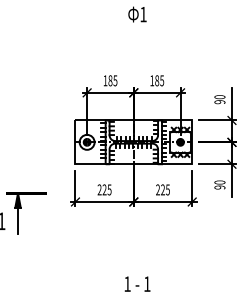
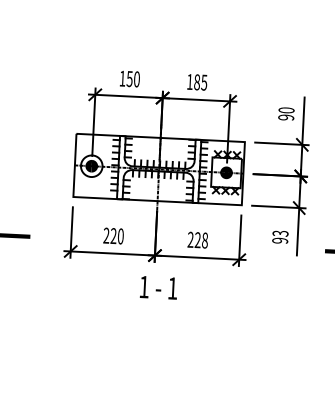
text: (112, 80) -> (132, 78), 185 -> 150
text: (219, 182) -> (279, 233), 90 -> 93
text: (109, 189) -> (120, 235), 225 -> 220
text: (167, 189) -> (204, 239), 225 -> 228
text: (137, 283) -> (158, 286), moved

